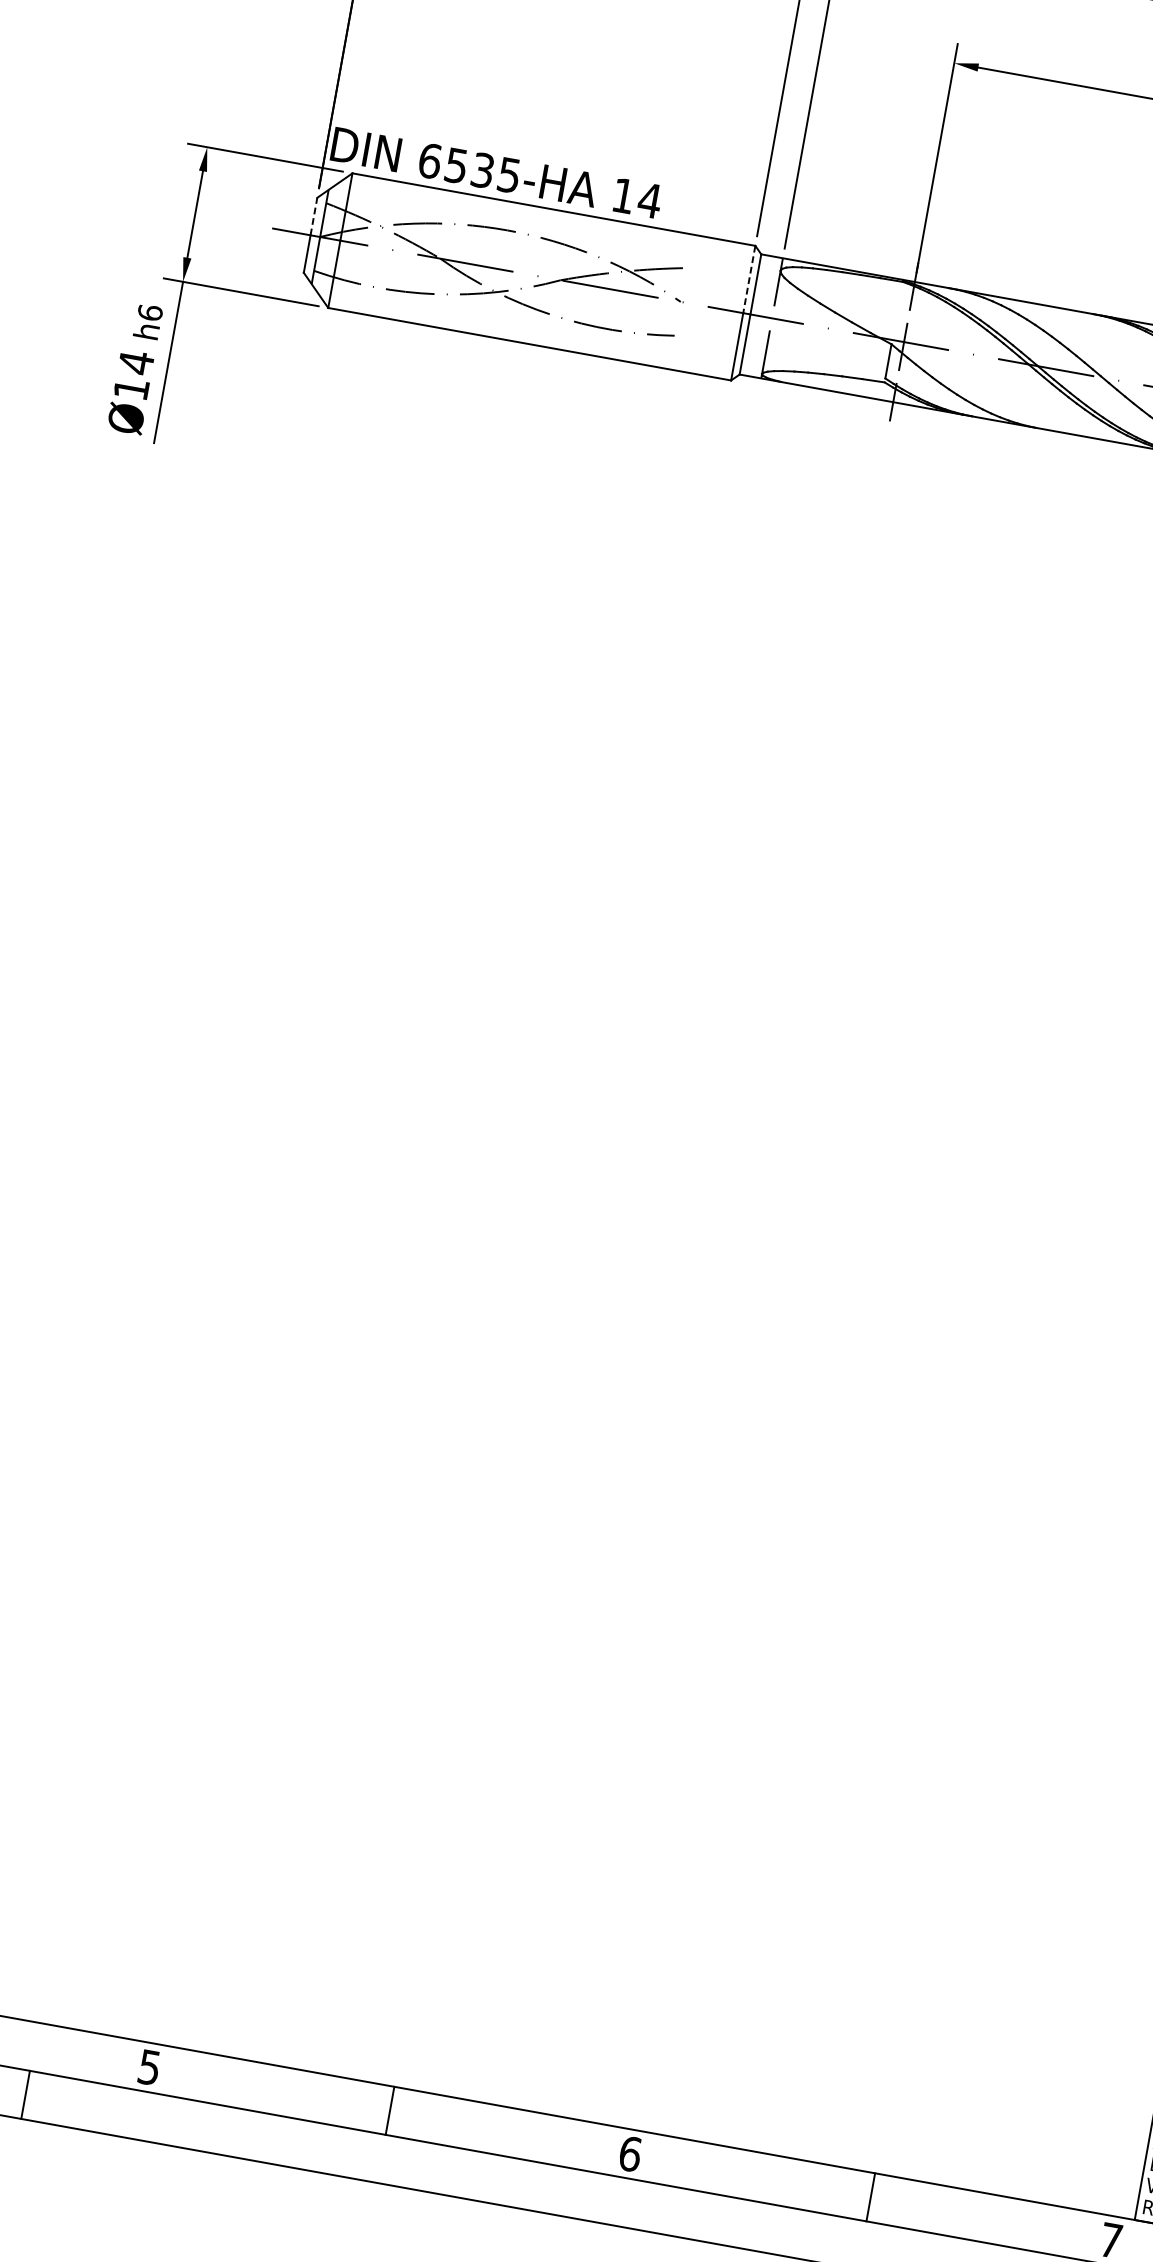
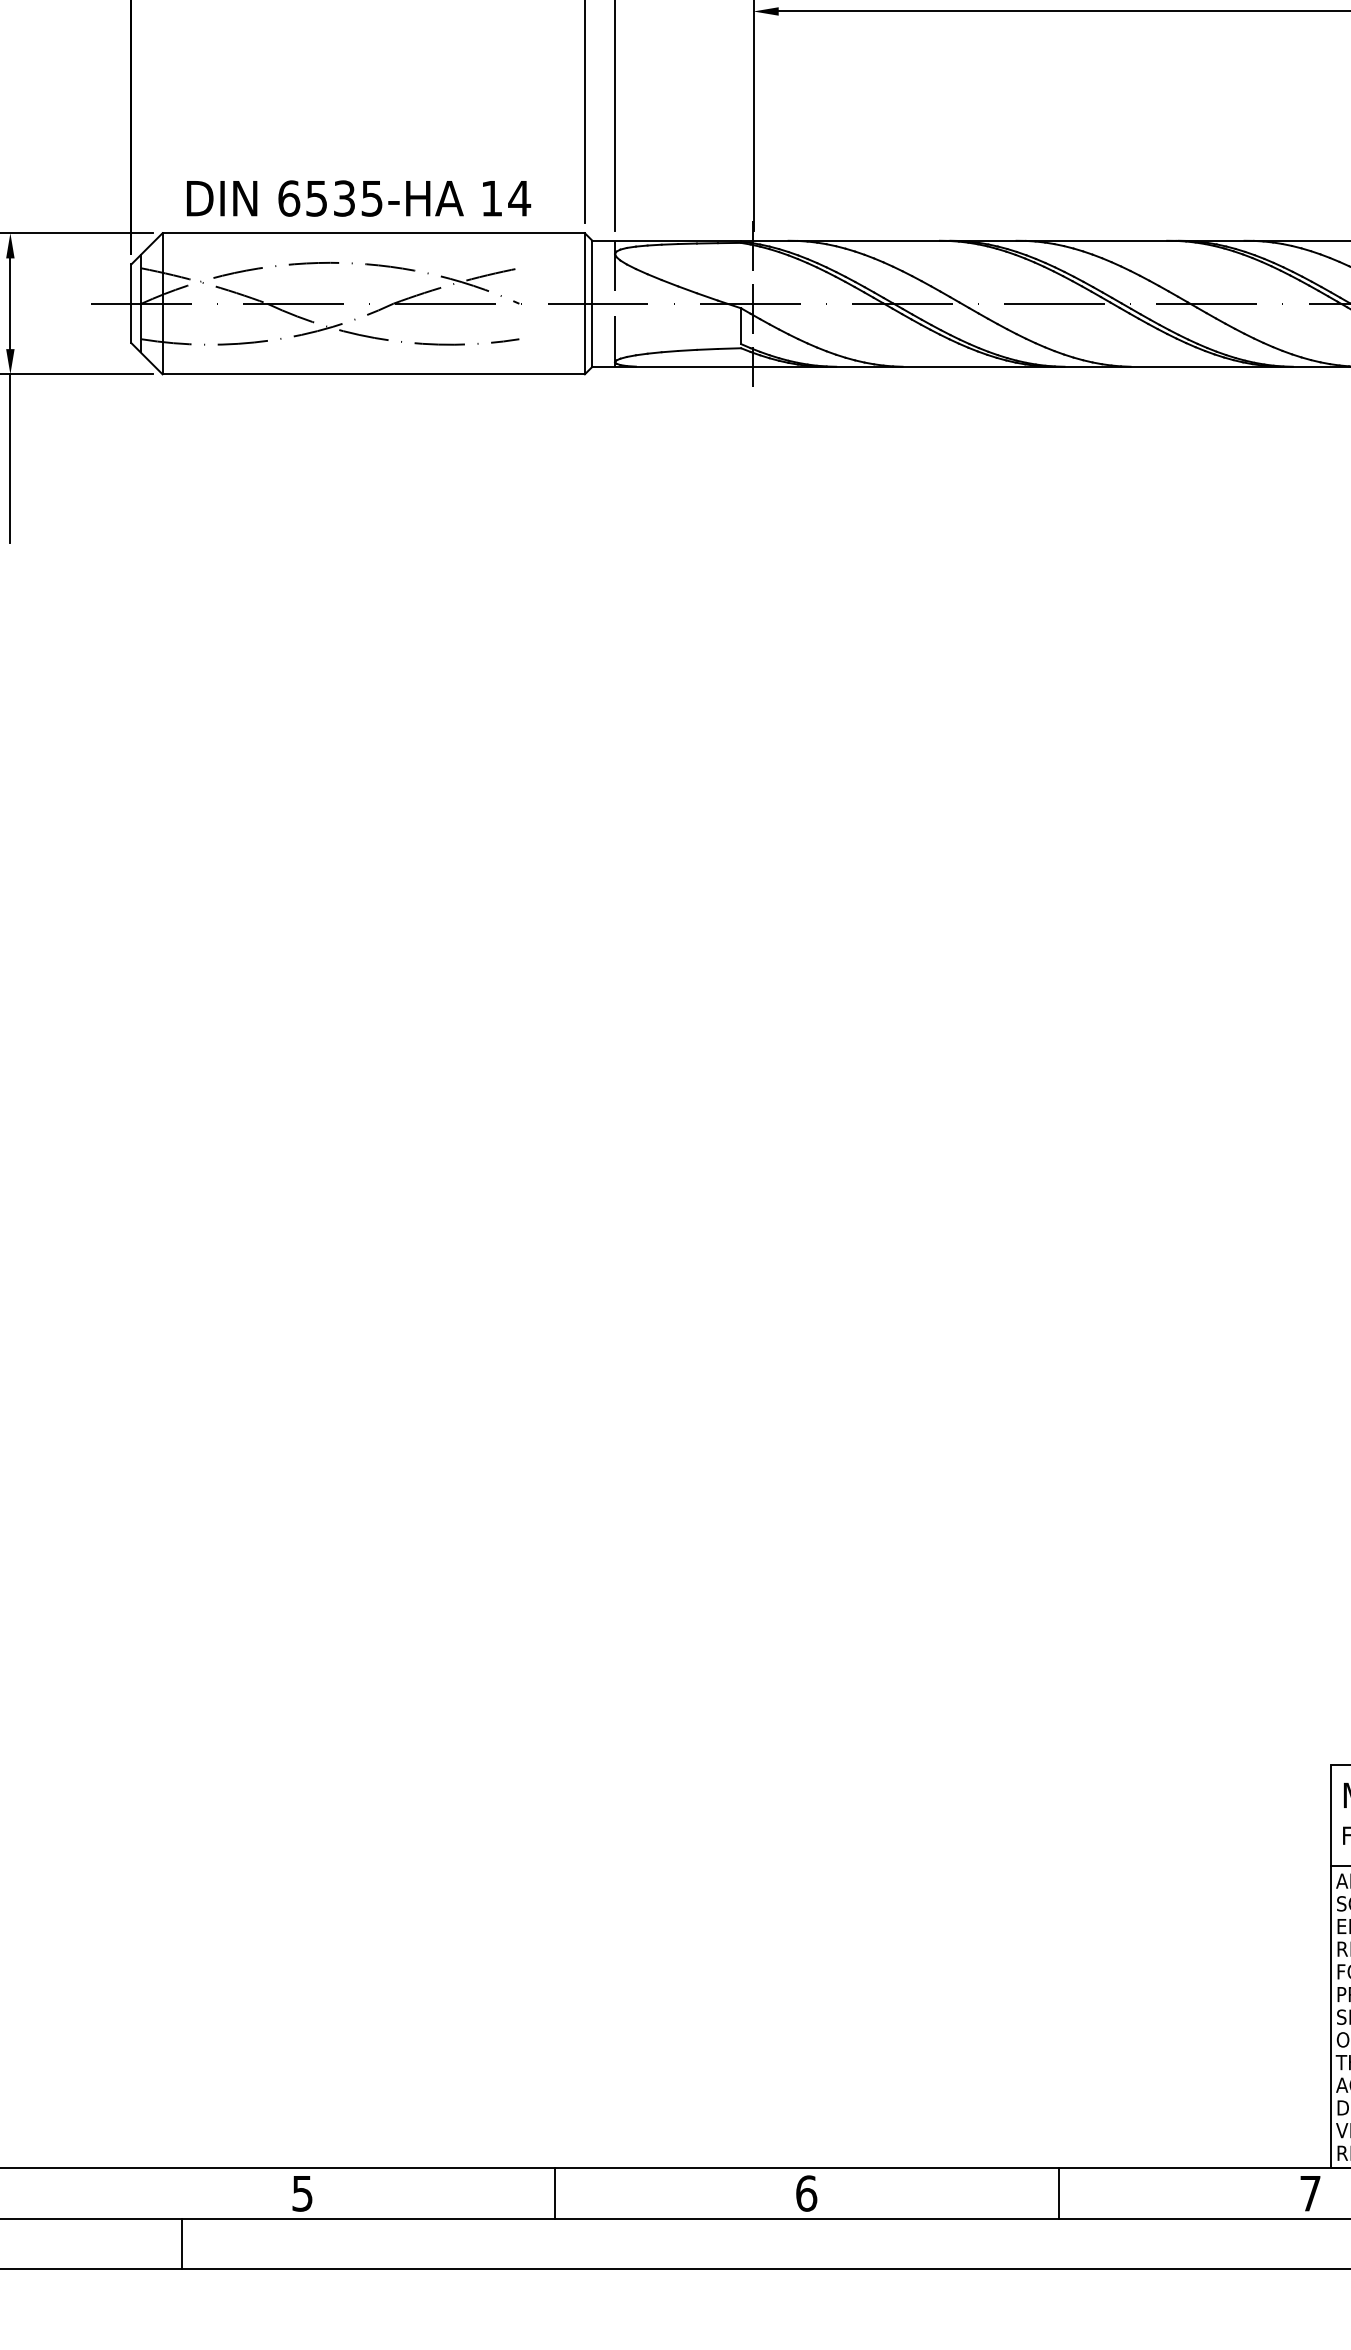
text: (497, 173) -> (359, 198), moved
line: (314, 216) -> (131, 284), dashed -> solid
line: (748, 280) -> (584, 269), dashed -> solid

